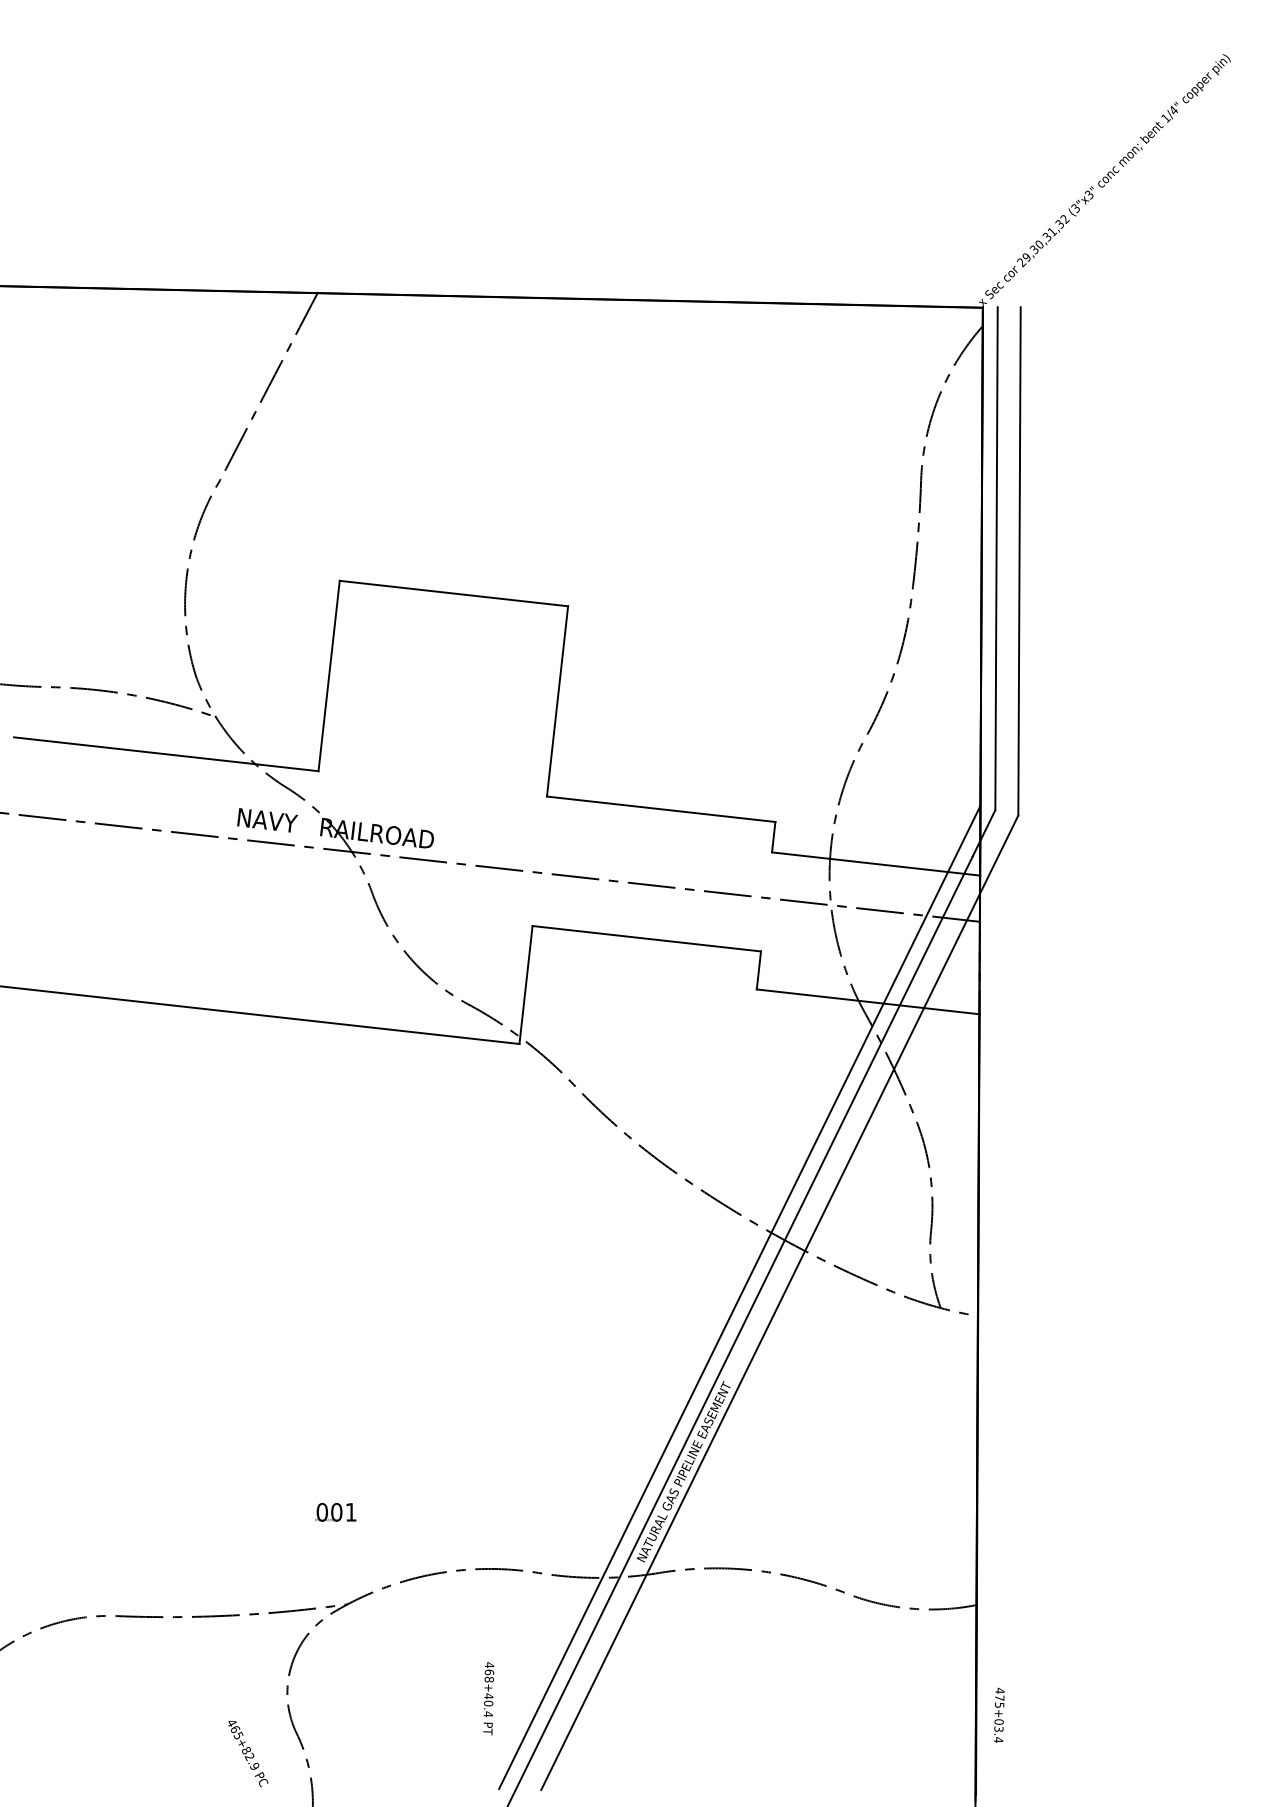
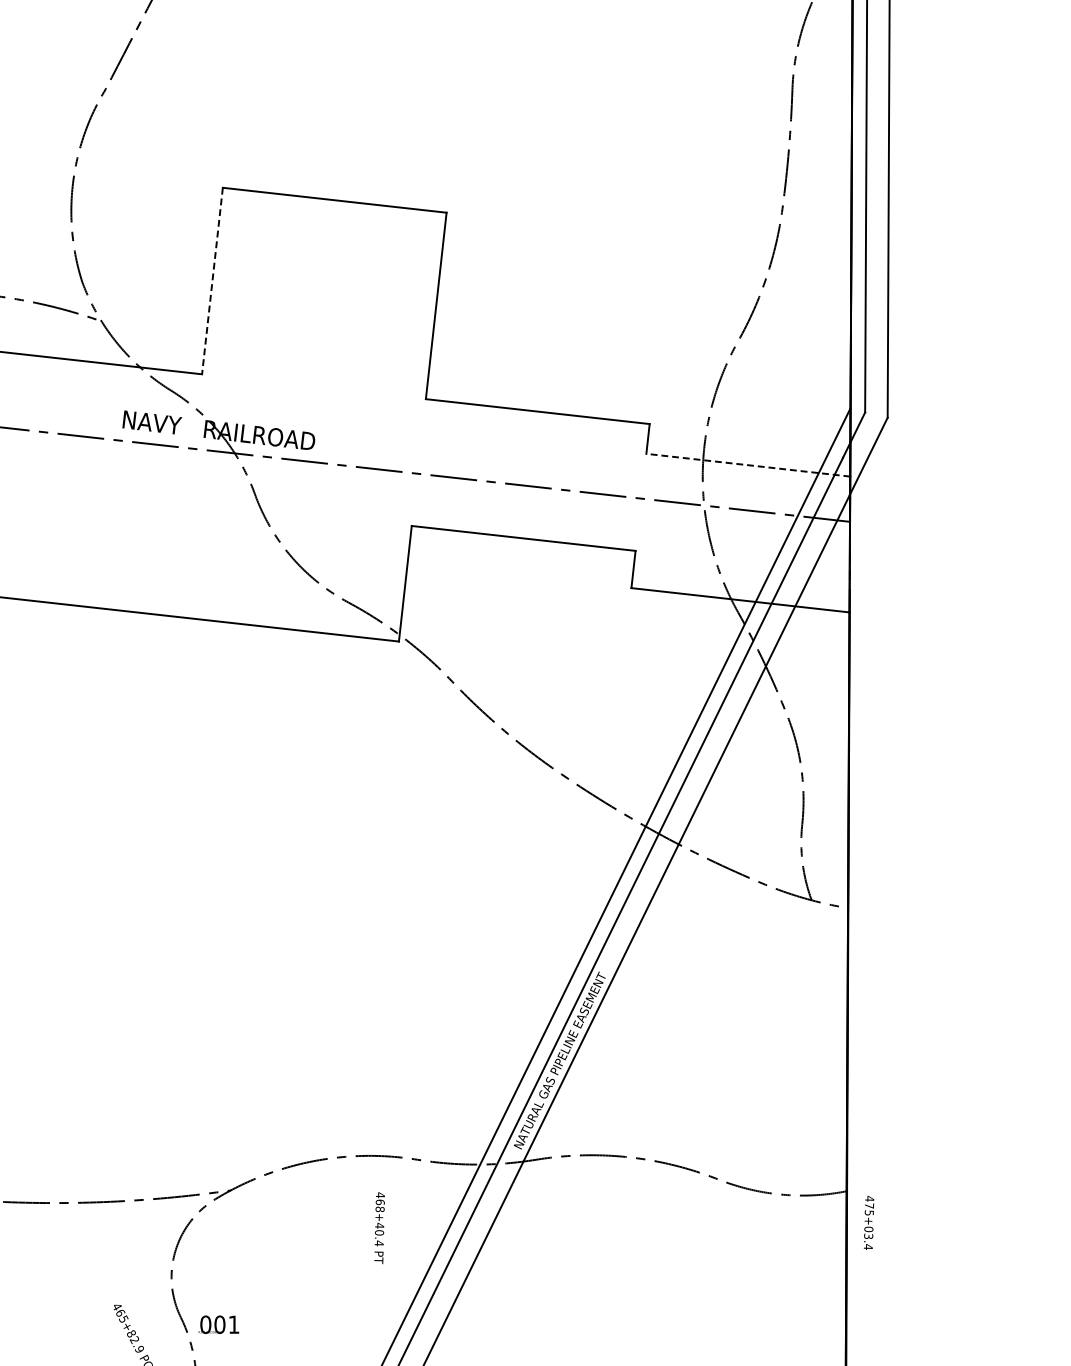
line: (329, 676) -> (212, 281), solid -> dashed
line: (876, 864) -> (748, 465), solid -> dashed
text: (335, 1511) -> (218, 1323), moved
text: (488, 1698) -> (379, 1227), moved
text: (999, 1714) -> (869, 1222), moved

